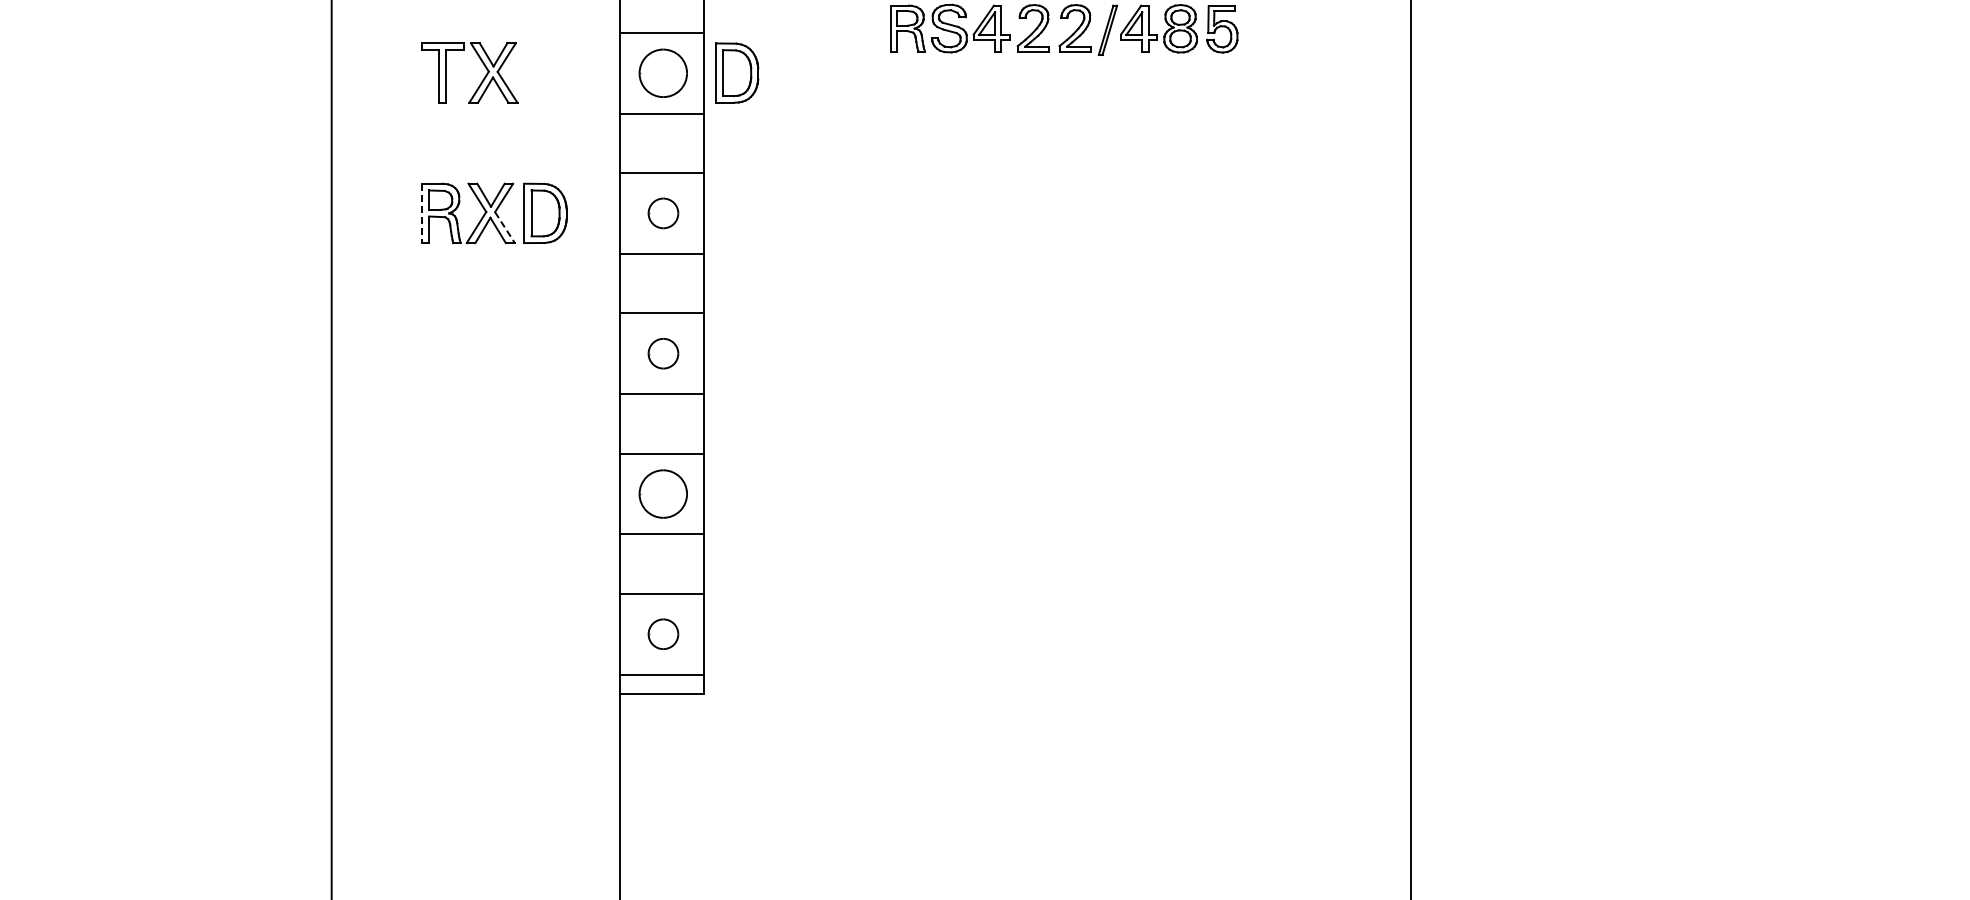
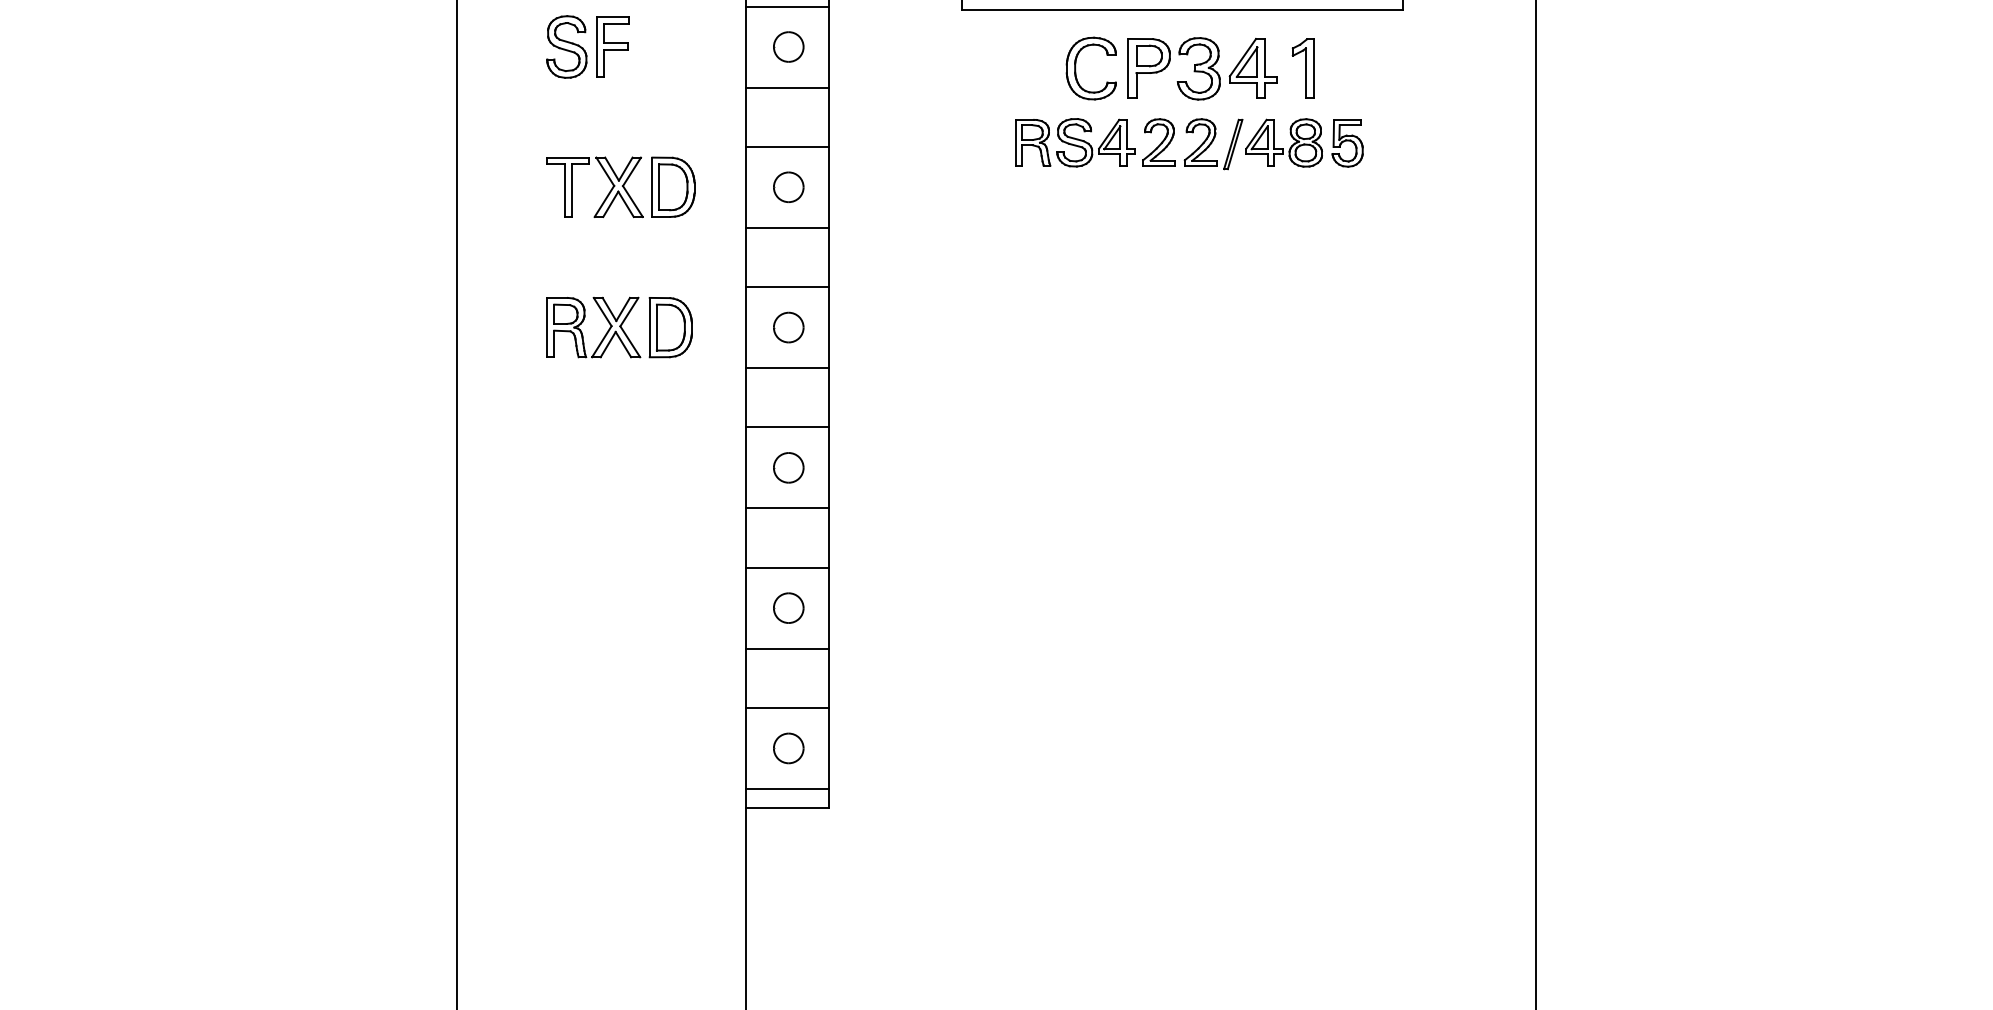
part: (663, 72) -> (788, 186), size x0.62
part: (737, 72) -> (673, 186), moved
line: (422, 213) -> (547, 327), dashed -> solid
line: (505, 228) -> (630, 342), dashed -> solid
part: (663, 493) -> (788, 607), size x0.62

